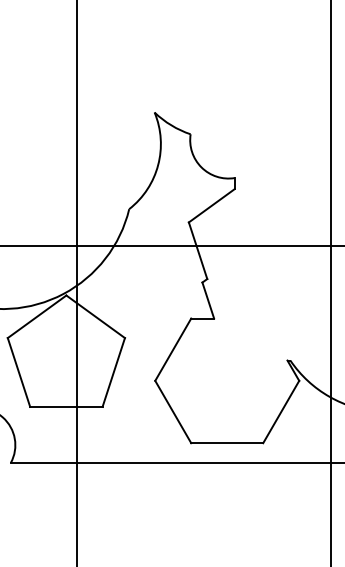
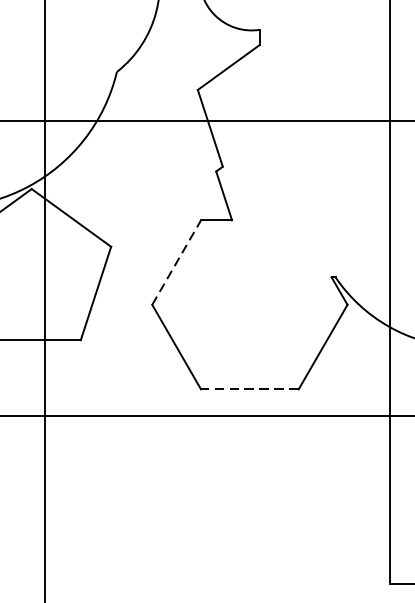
line: (173, 349) -> (176, 262), solid -> dashed
line: (227, 443) -> (250, 389), solid -> dashed

